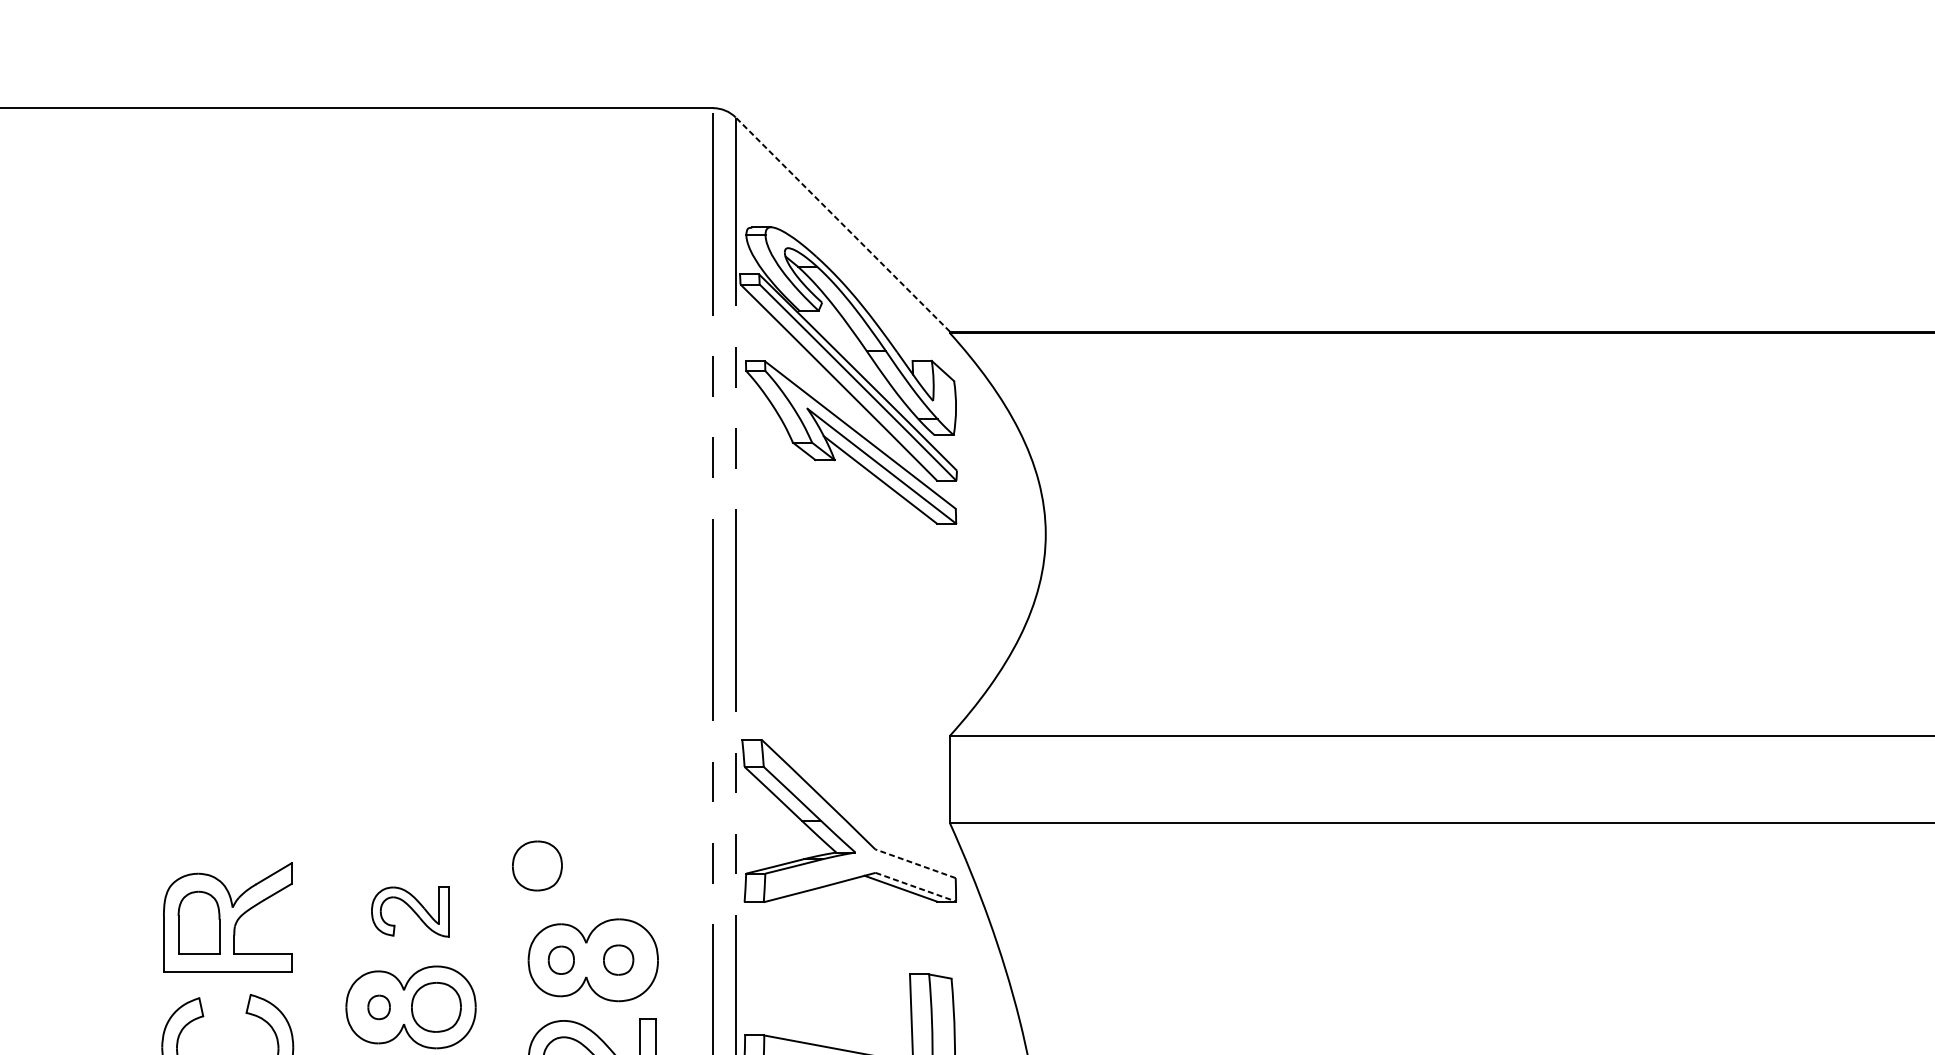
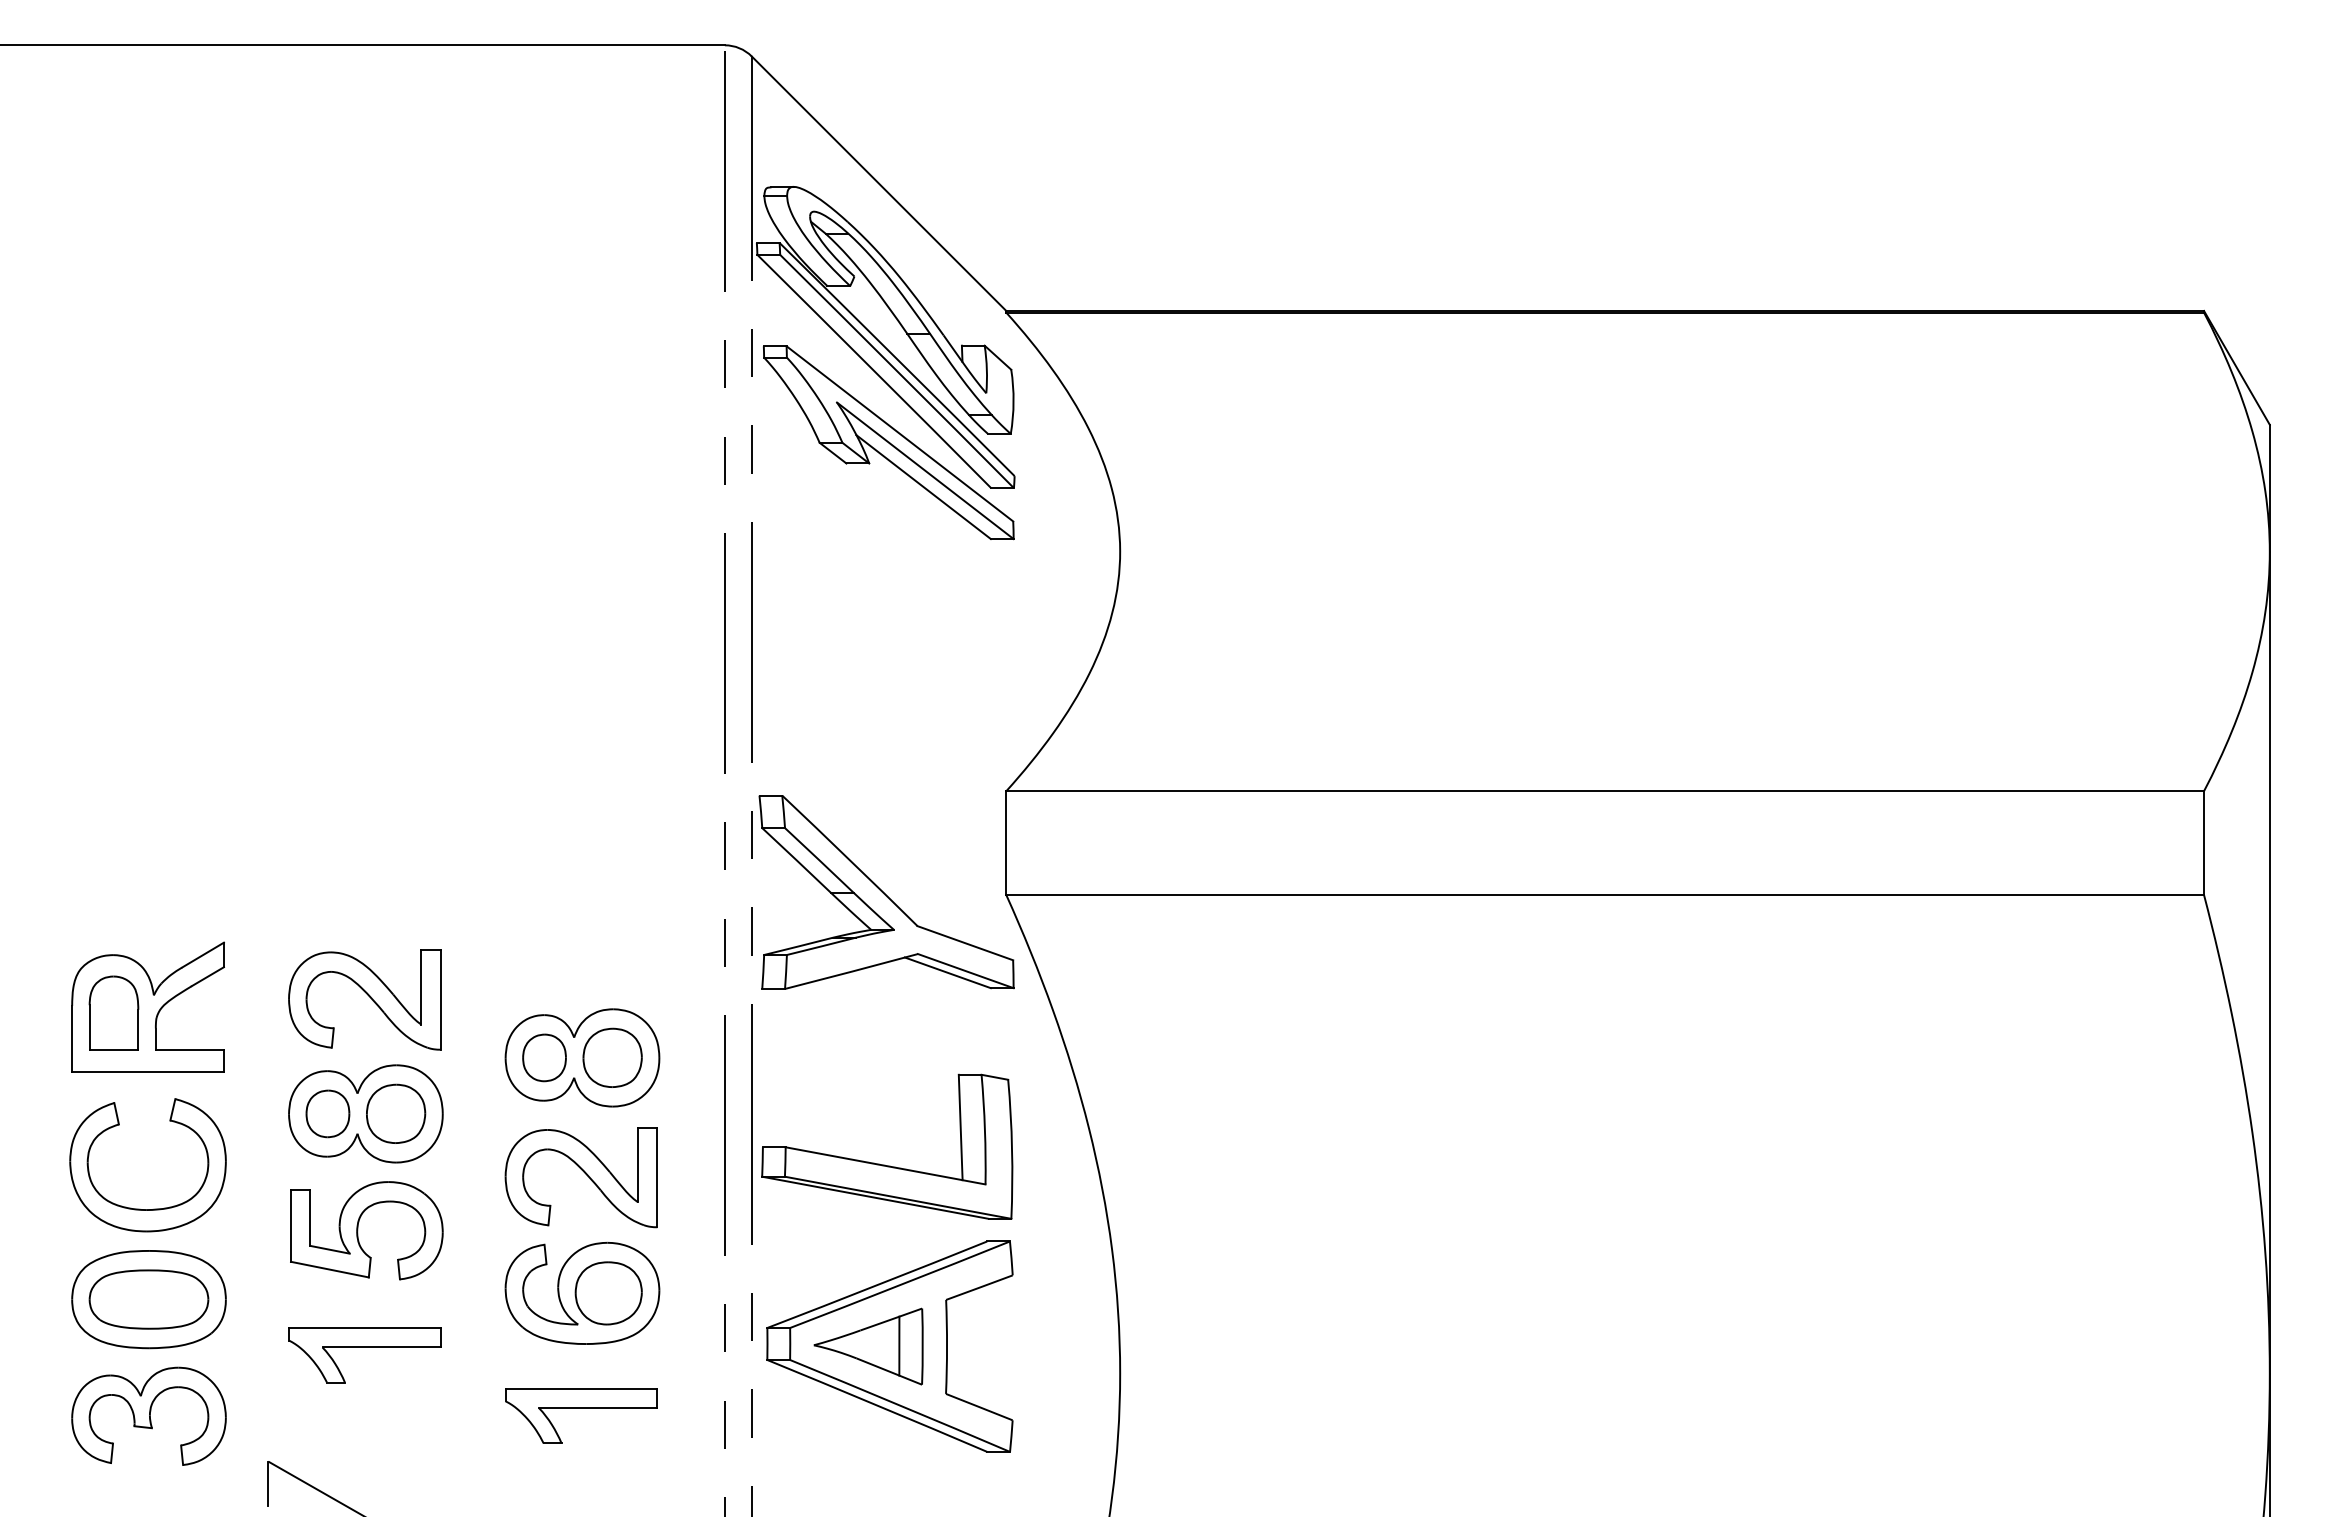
line: (843, 224) -> (879, 183), dashed -> solid
line: (915, 863) -> (965, 943), dashed -> solid
part: (537, 865) -> (516, 945), removed
line: (915, 887) -> (965, 971), dashed -> solid
part: (409, 911) -> (364, 999), size x1.67
part: (561, 959) -> (544, 1057), size x1.43
part: (618, 959) -> (612, 1057), size x1.67
part: (378, 1007) -> (327, 1113), size x1.67

